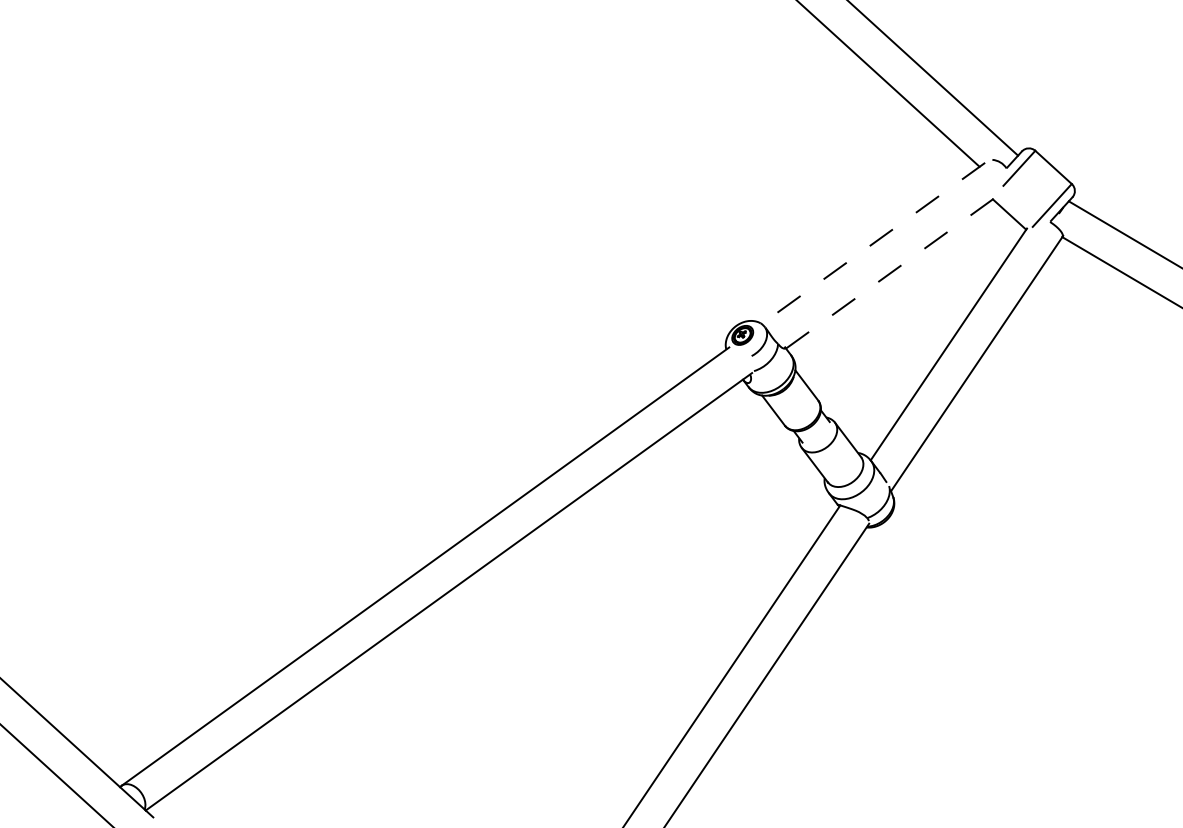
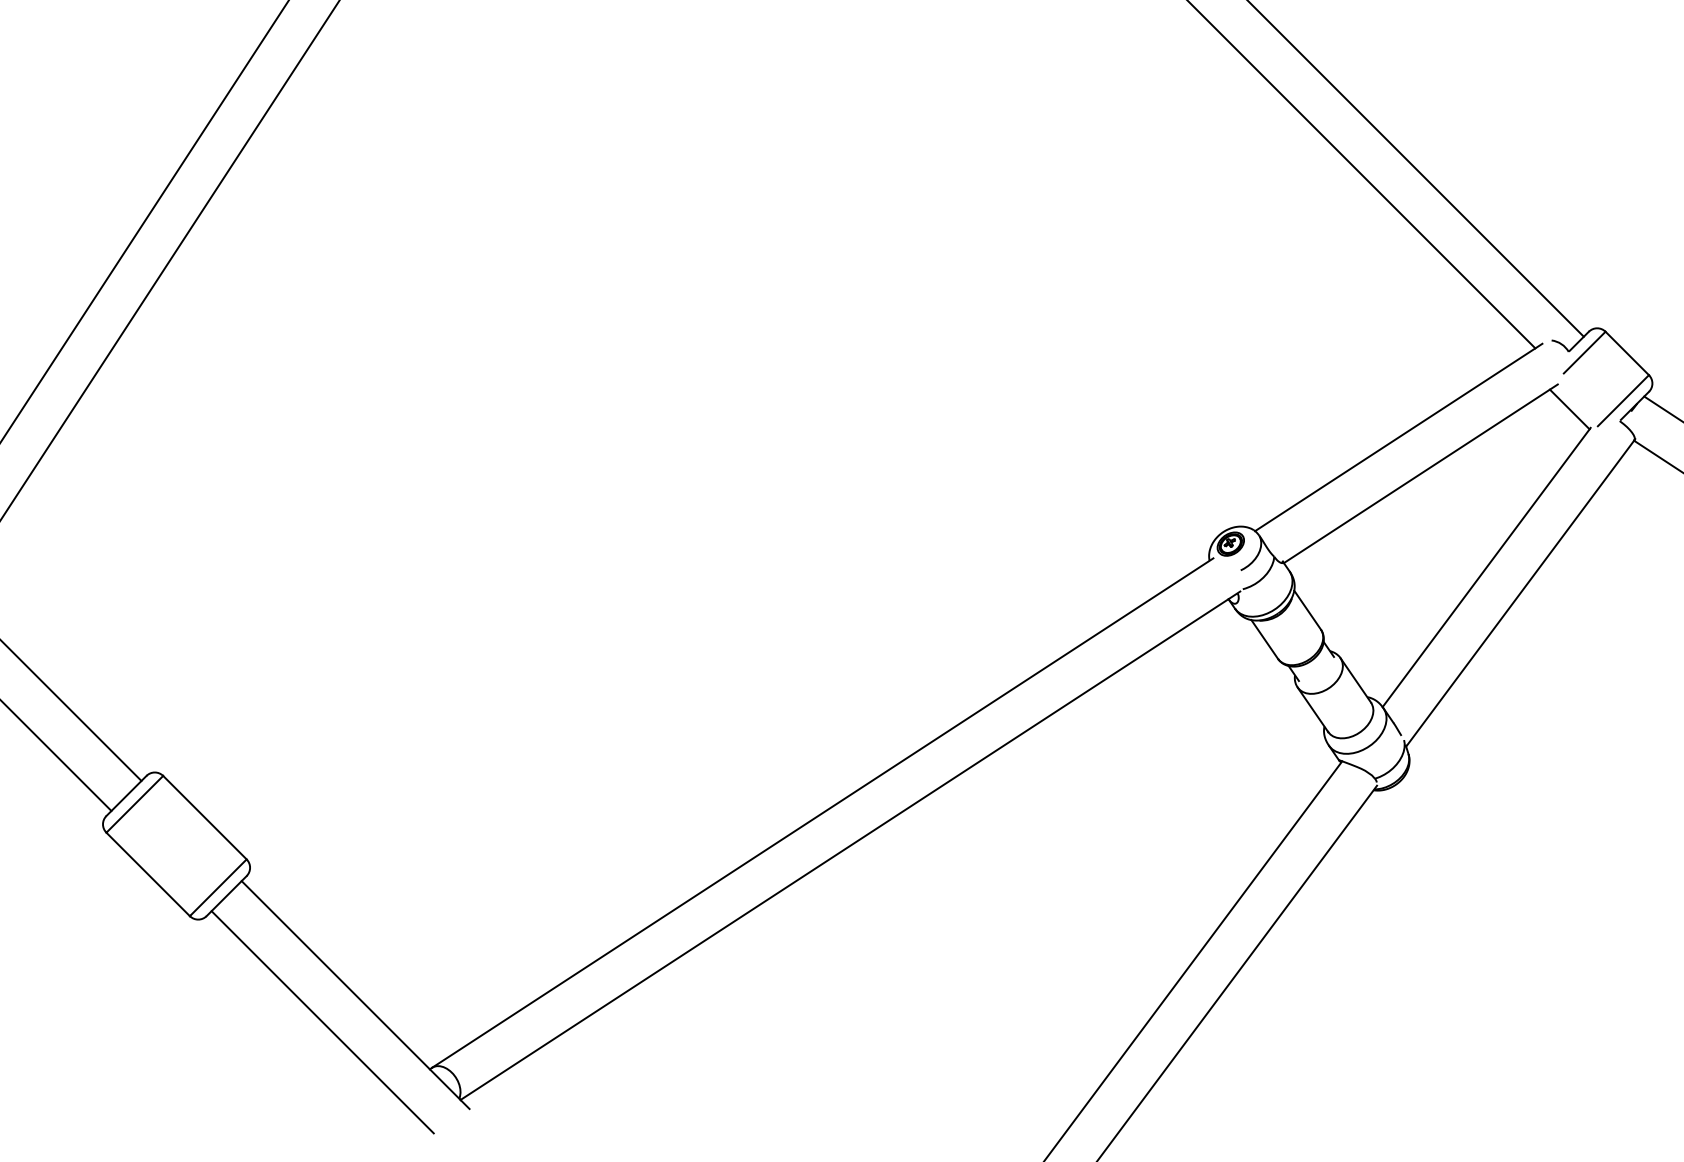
line: (873, 243) -> (1398, 437), dashed -> solid
line: (893, 271) -> (1421, 473), dashed -> solid

